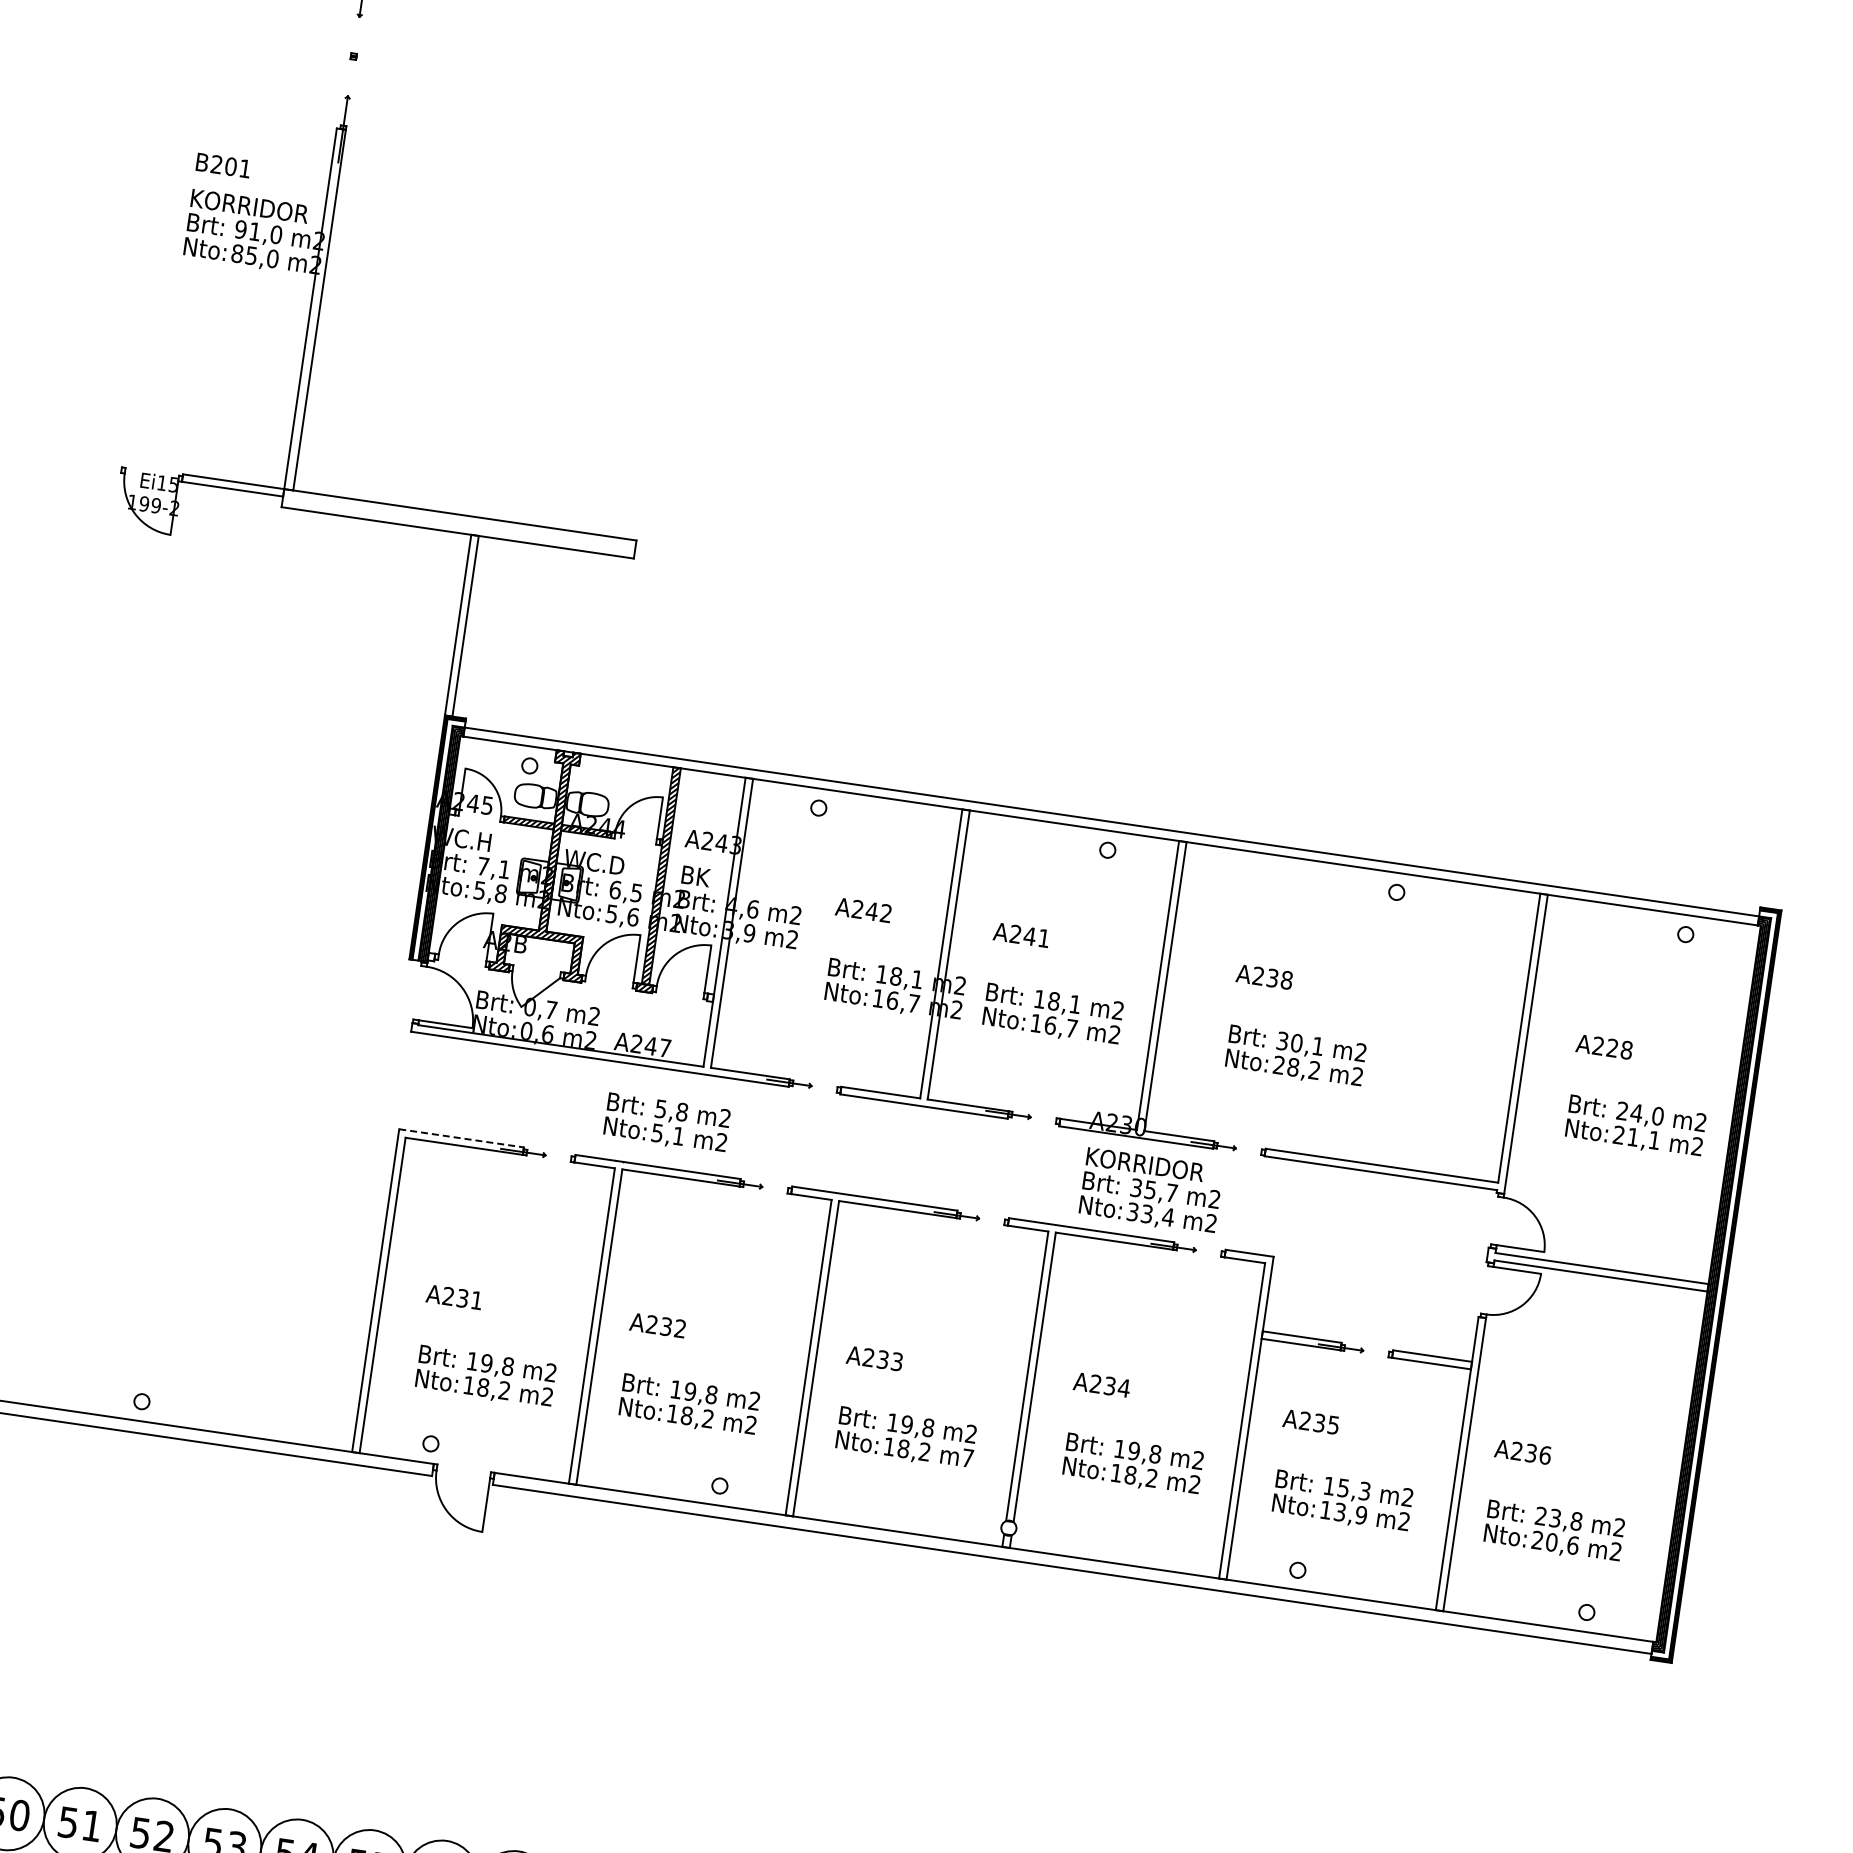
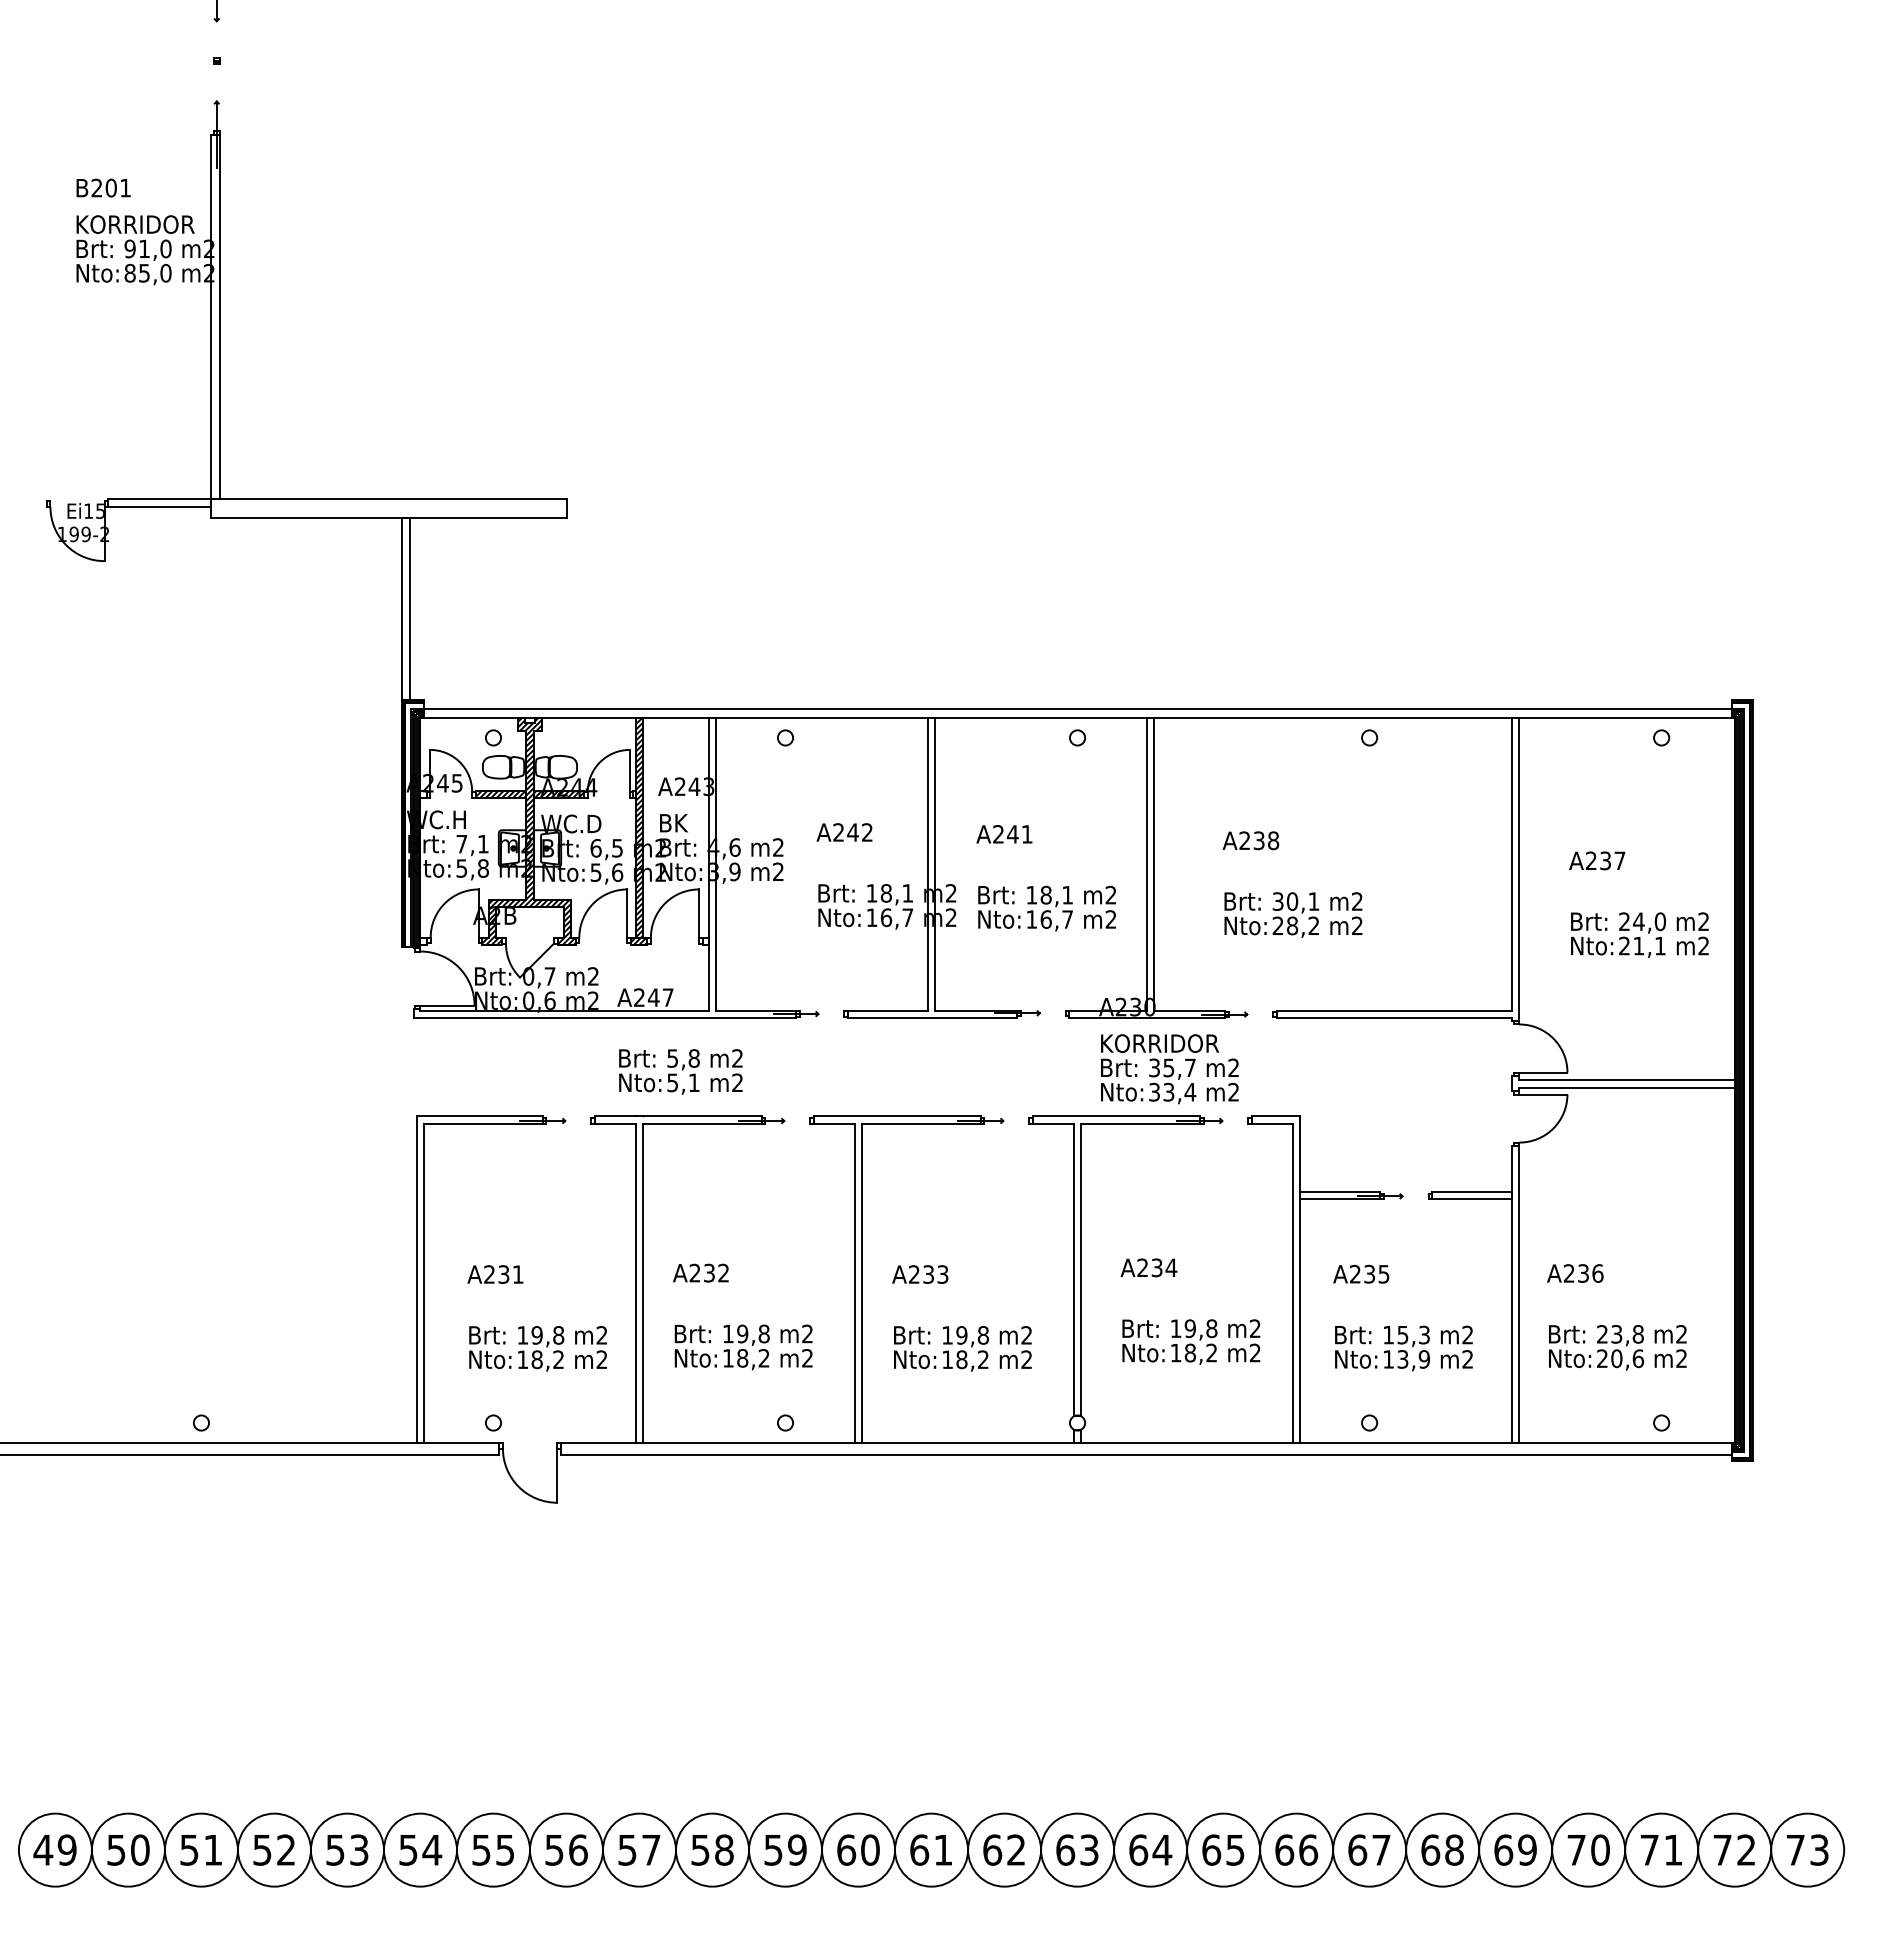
text: (1619, 1048) -> (1612, 860), A228 -> A237
line: (462, 1138) -> (480, 1116), dashed -> solid
text: (967, 1457) -> (1026, 1359), m7 -> m2

